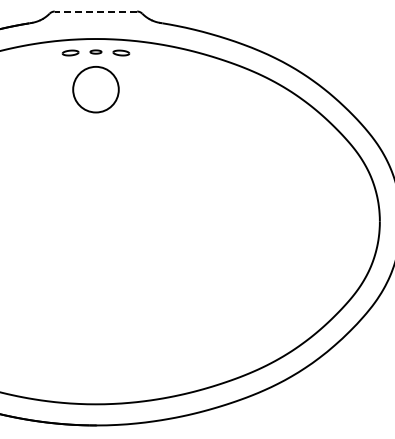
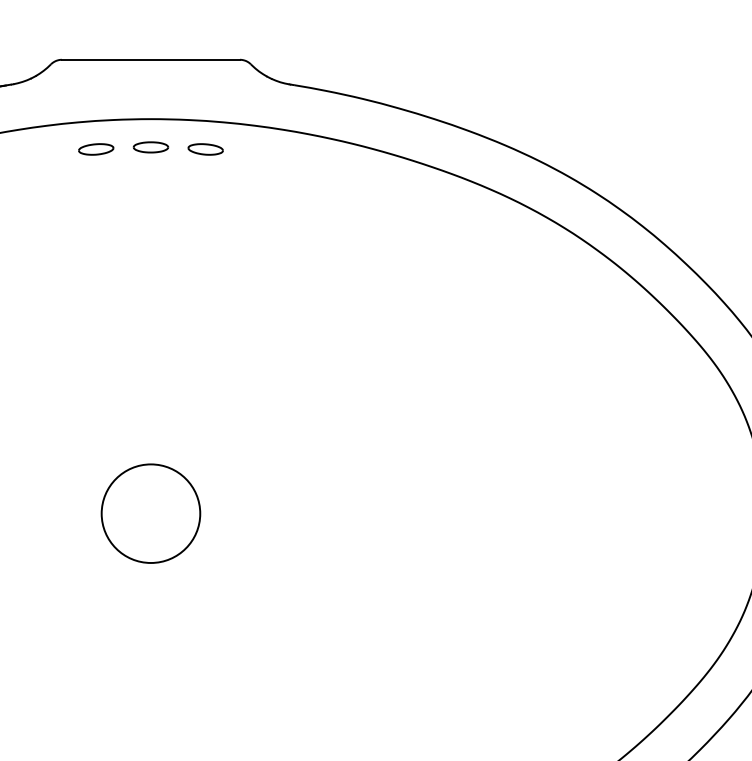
line: (95, 11) -> (149, 59), dashed -> solid
part: (95, 51) -> (149, 146), size x1.43
circle: (95, 89) -> (149, 513), moved

